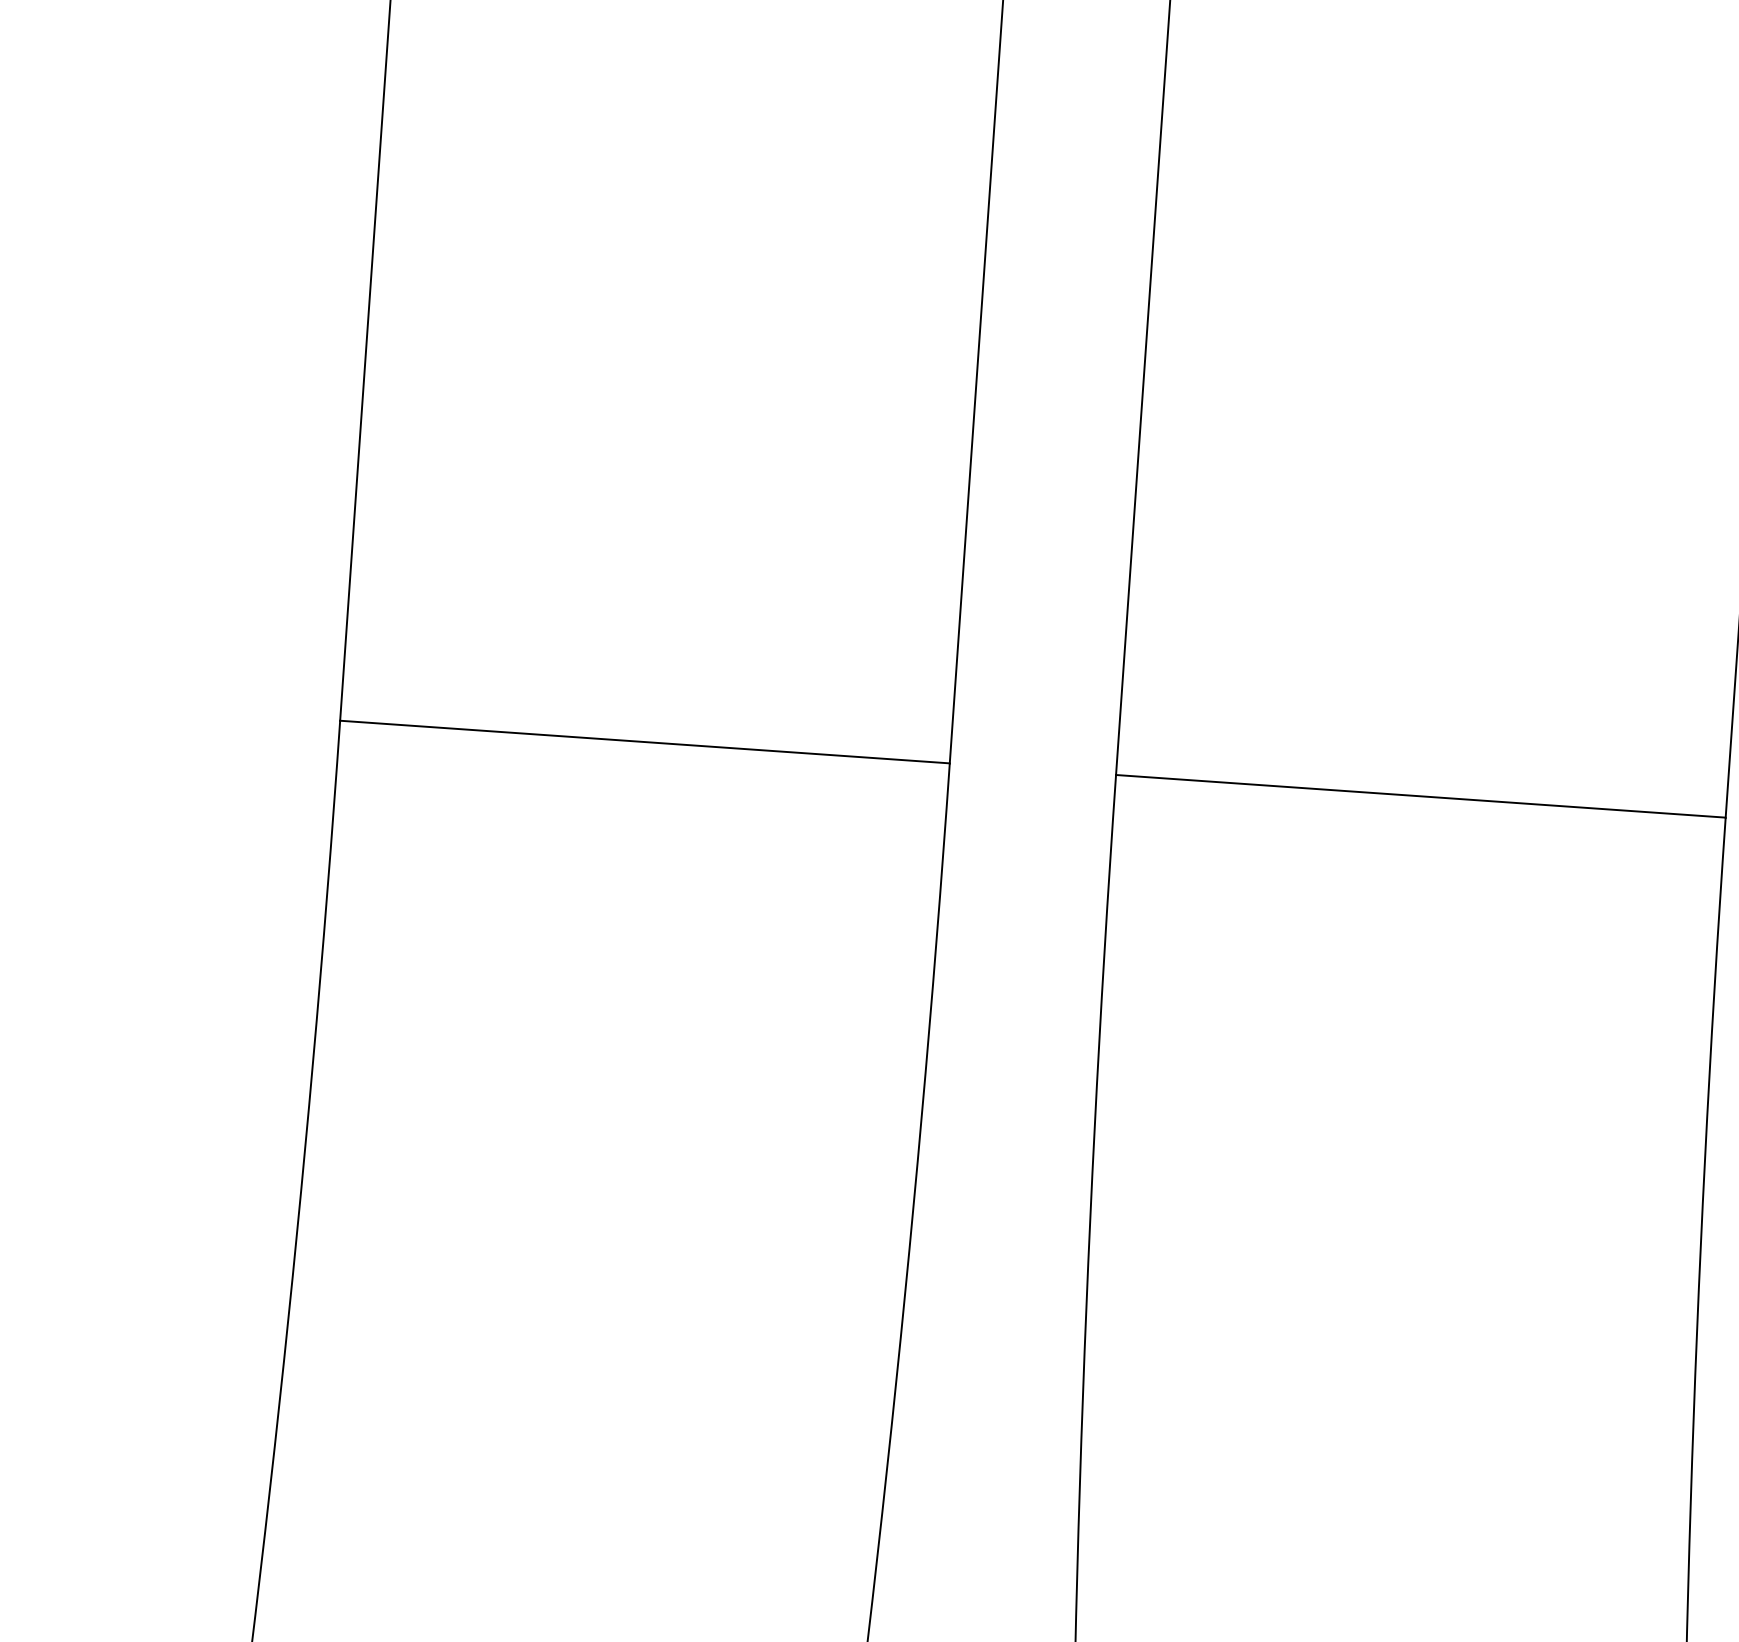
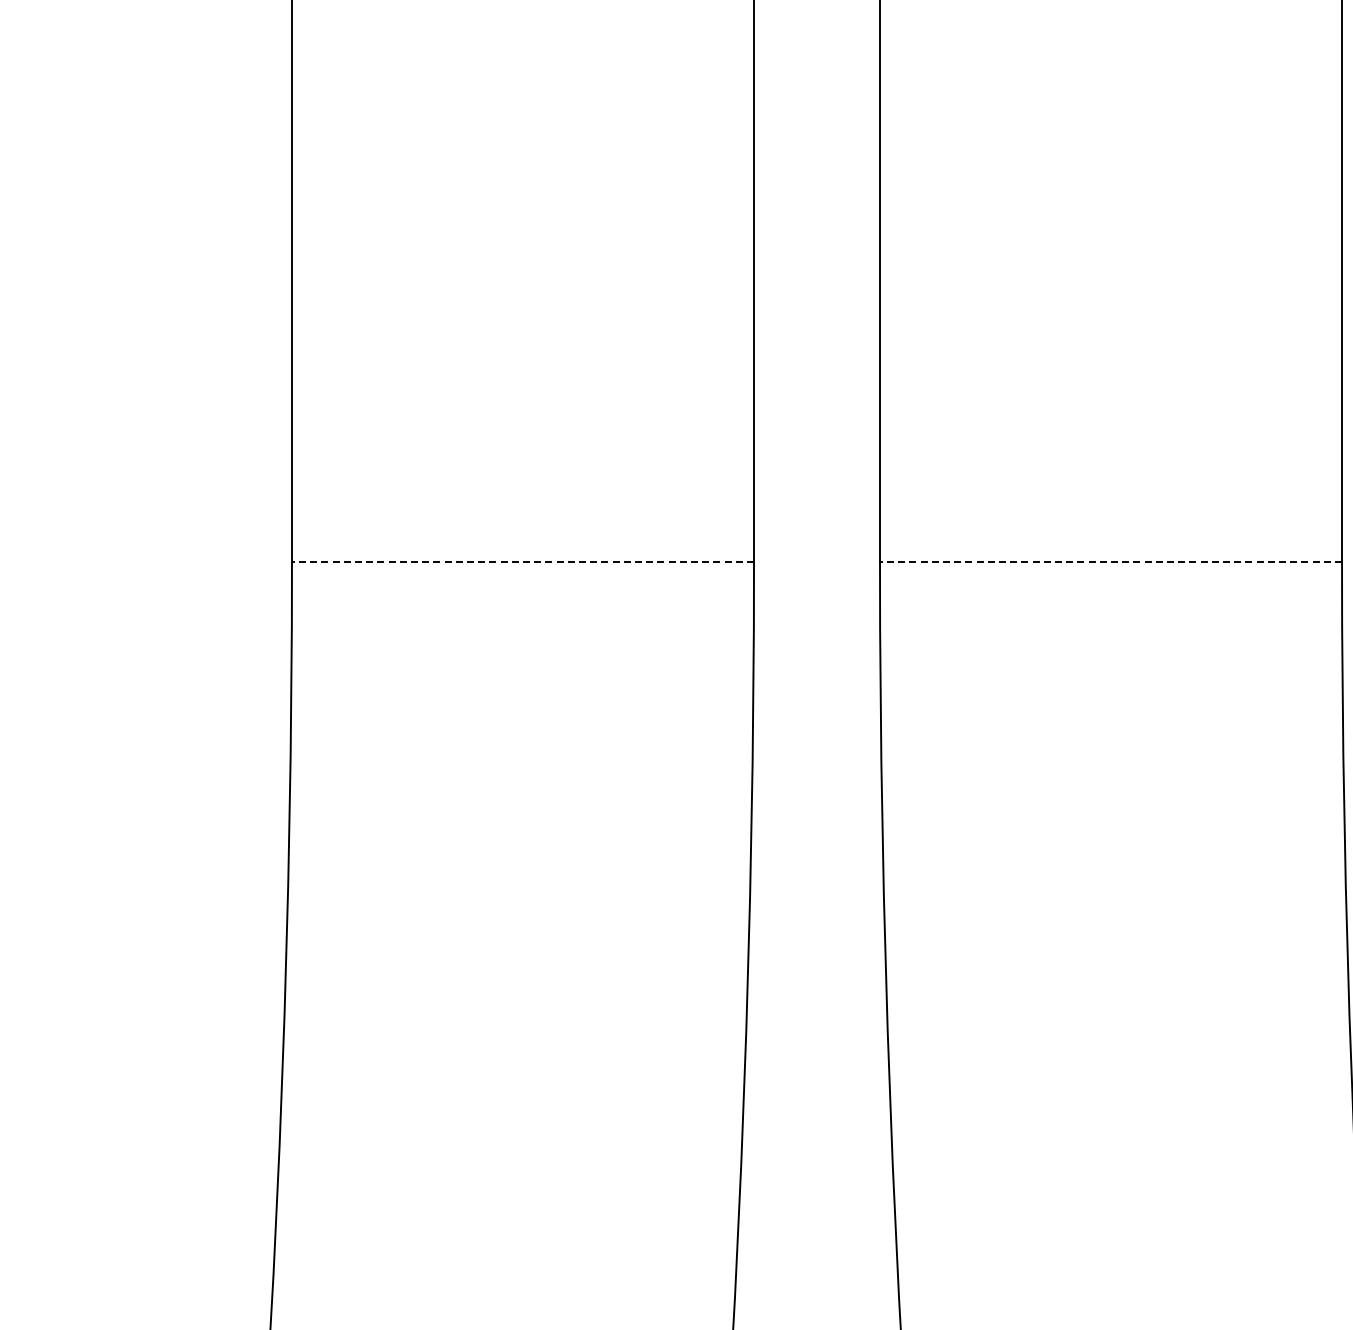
line: (644, 741) -> (522, 561), solid -> dashed
line: (1420, 795) -> (1110, 561), solid -> dashed

